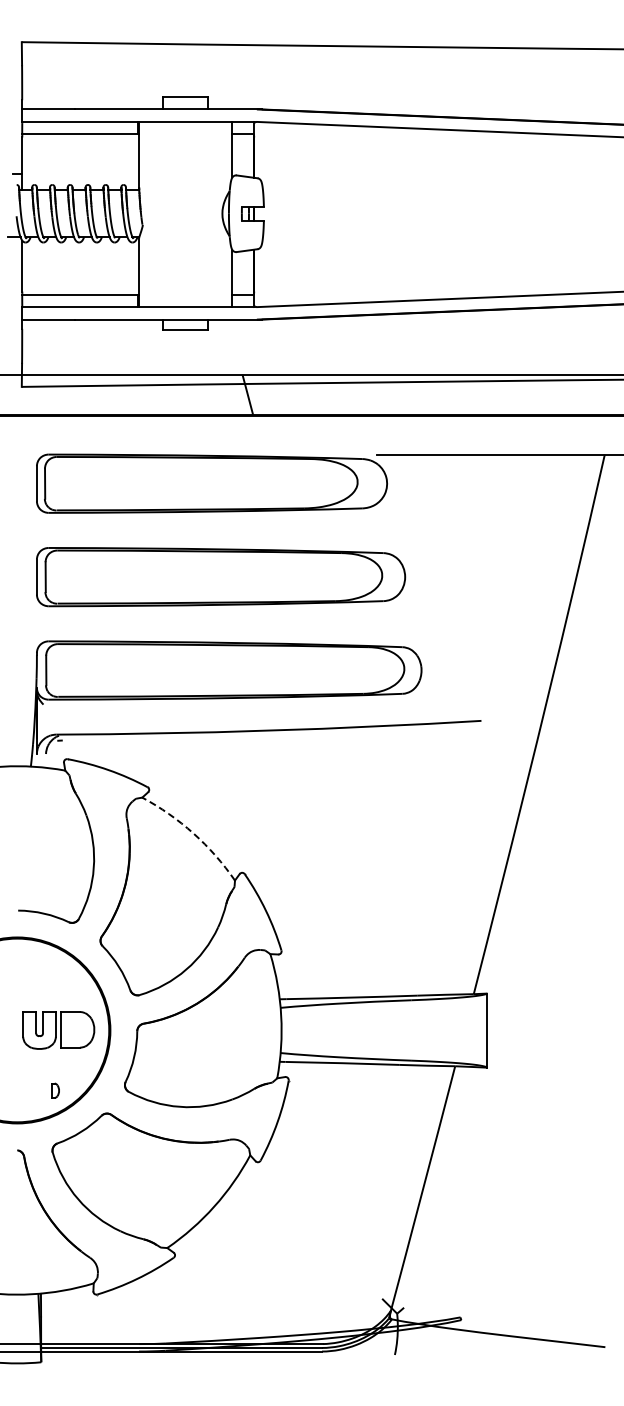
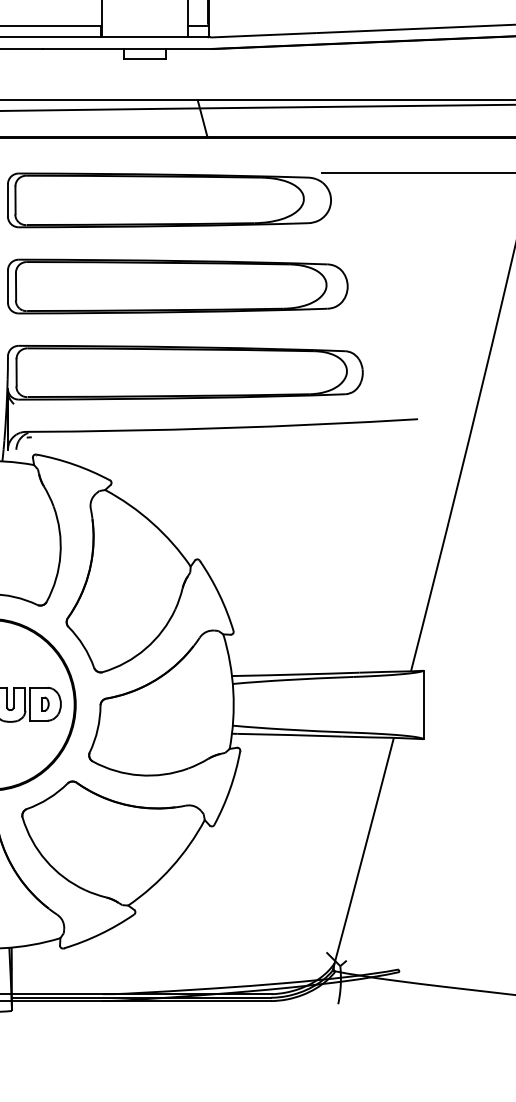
arc: (193, 833) -> (152, 523), dashed -> solid
part: (55, 1090) -> (45, 703), moved

